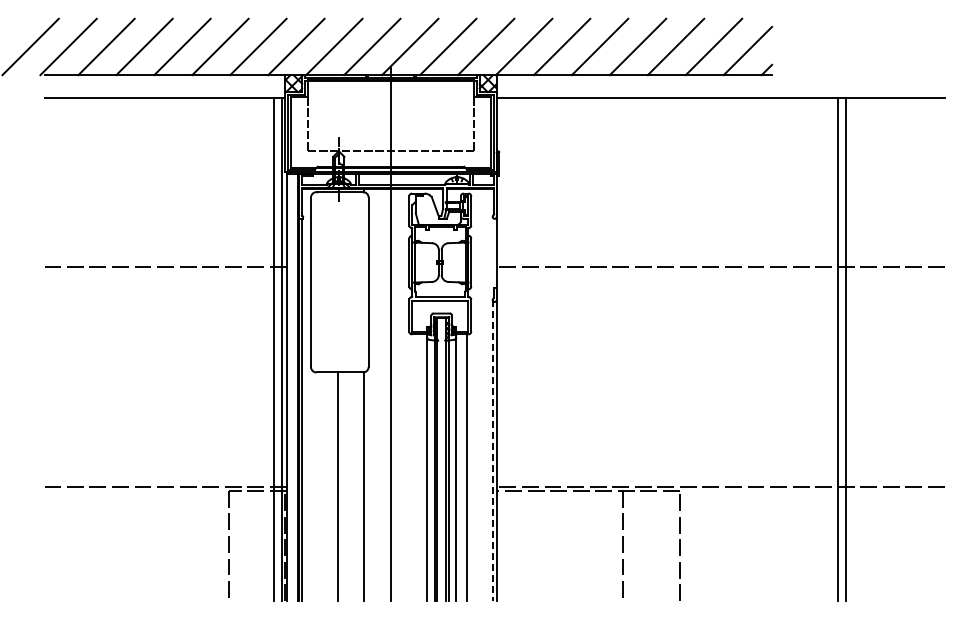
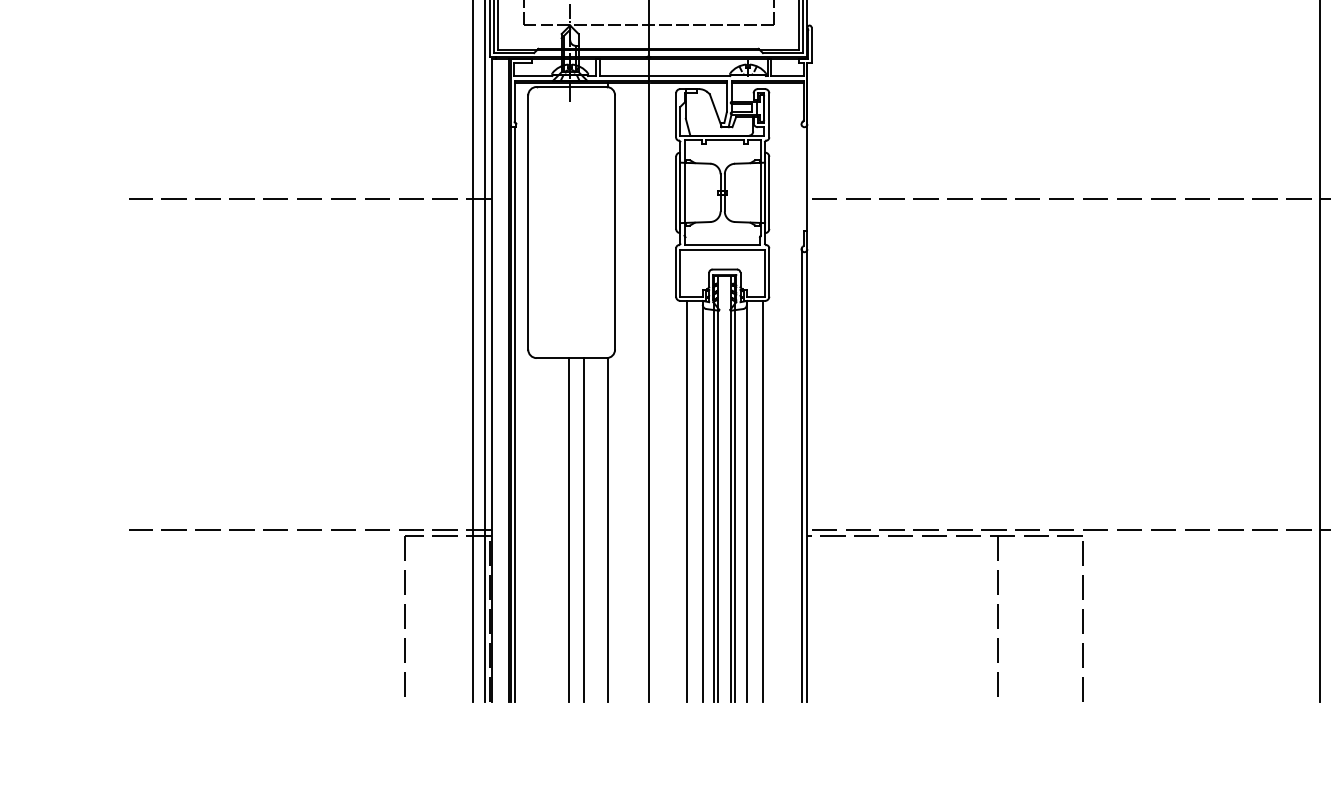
line: (492, 450) -> (801, 475), dashed -> solid
line: (416, 467) -> (686, 500), added
line: (347, 486) -> (583, 529), added

